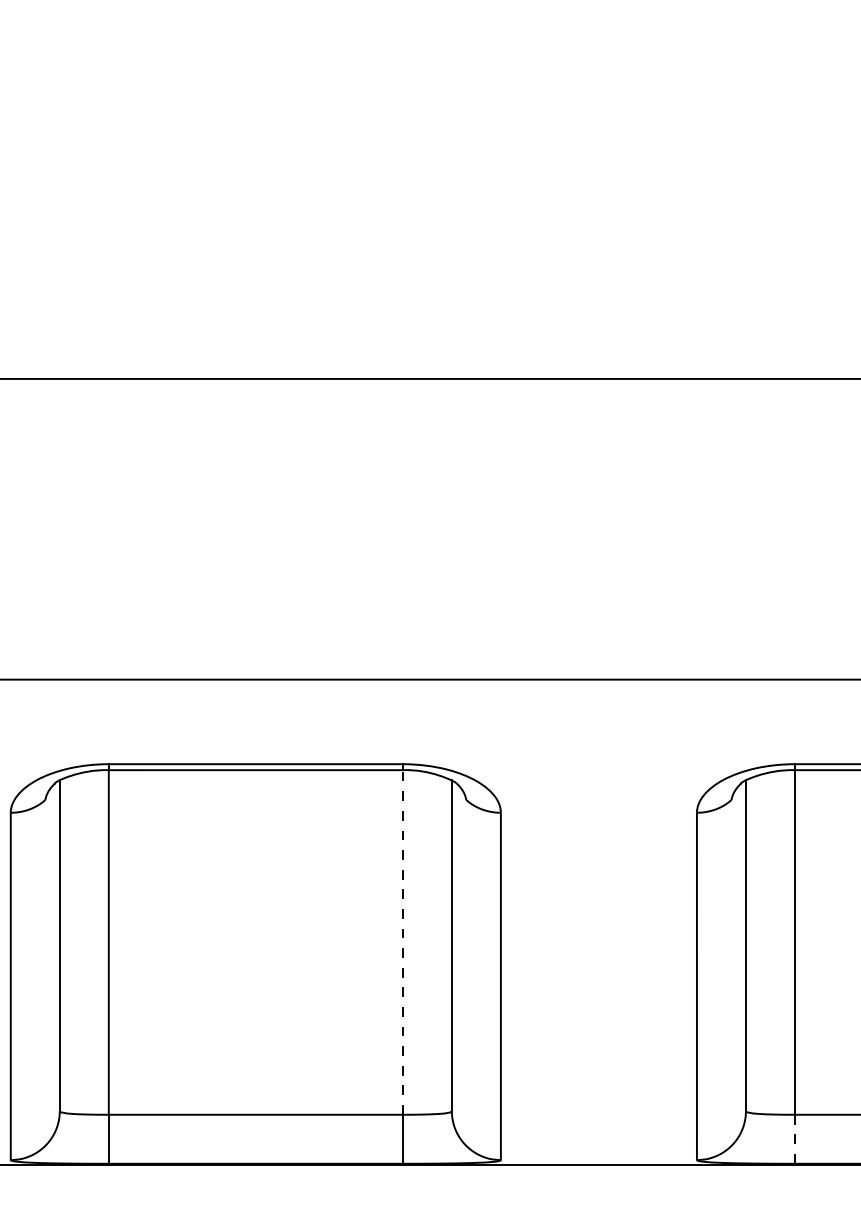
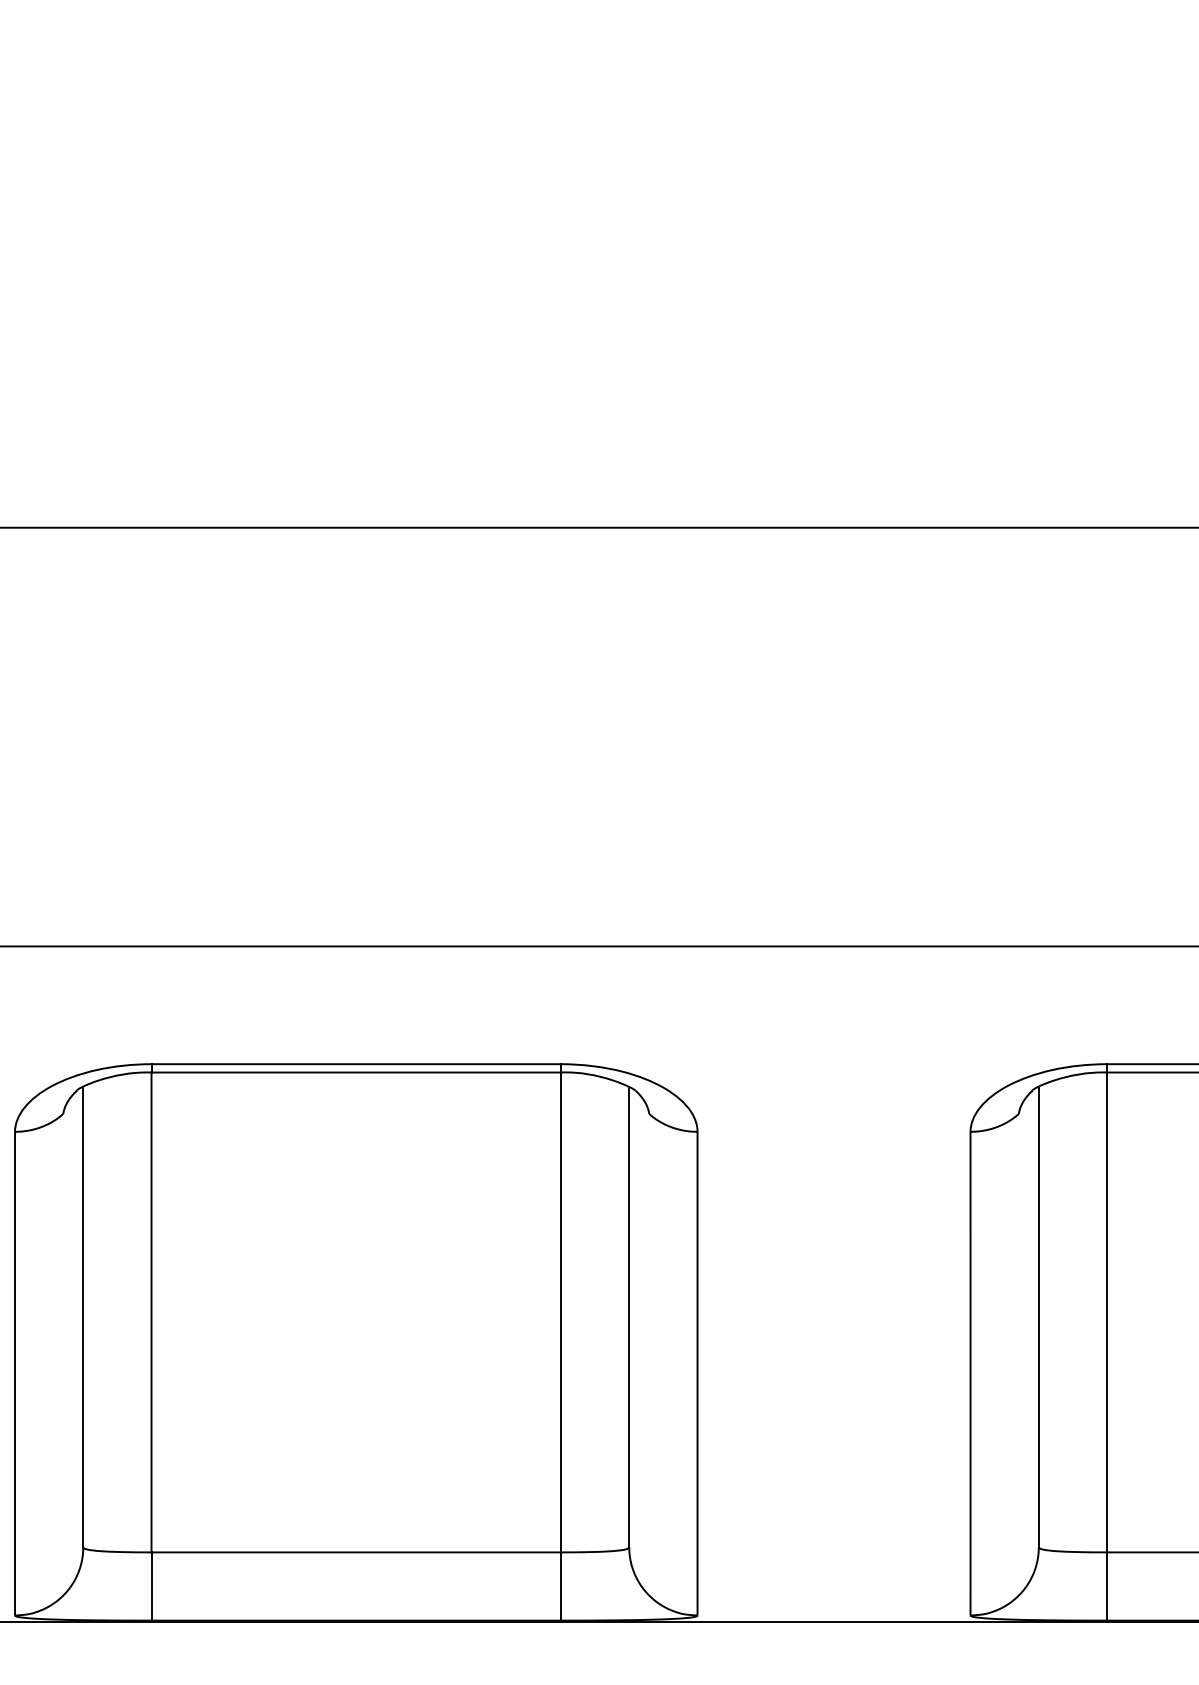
line: (403, 942) -> (561, 1312), dashed -> solid
line: (795, 1139) -> (1107, 1586), dashed -> solid

